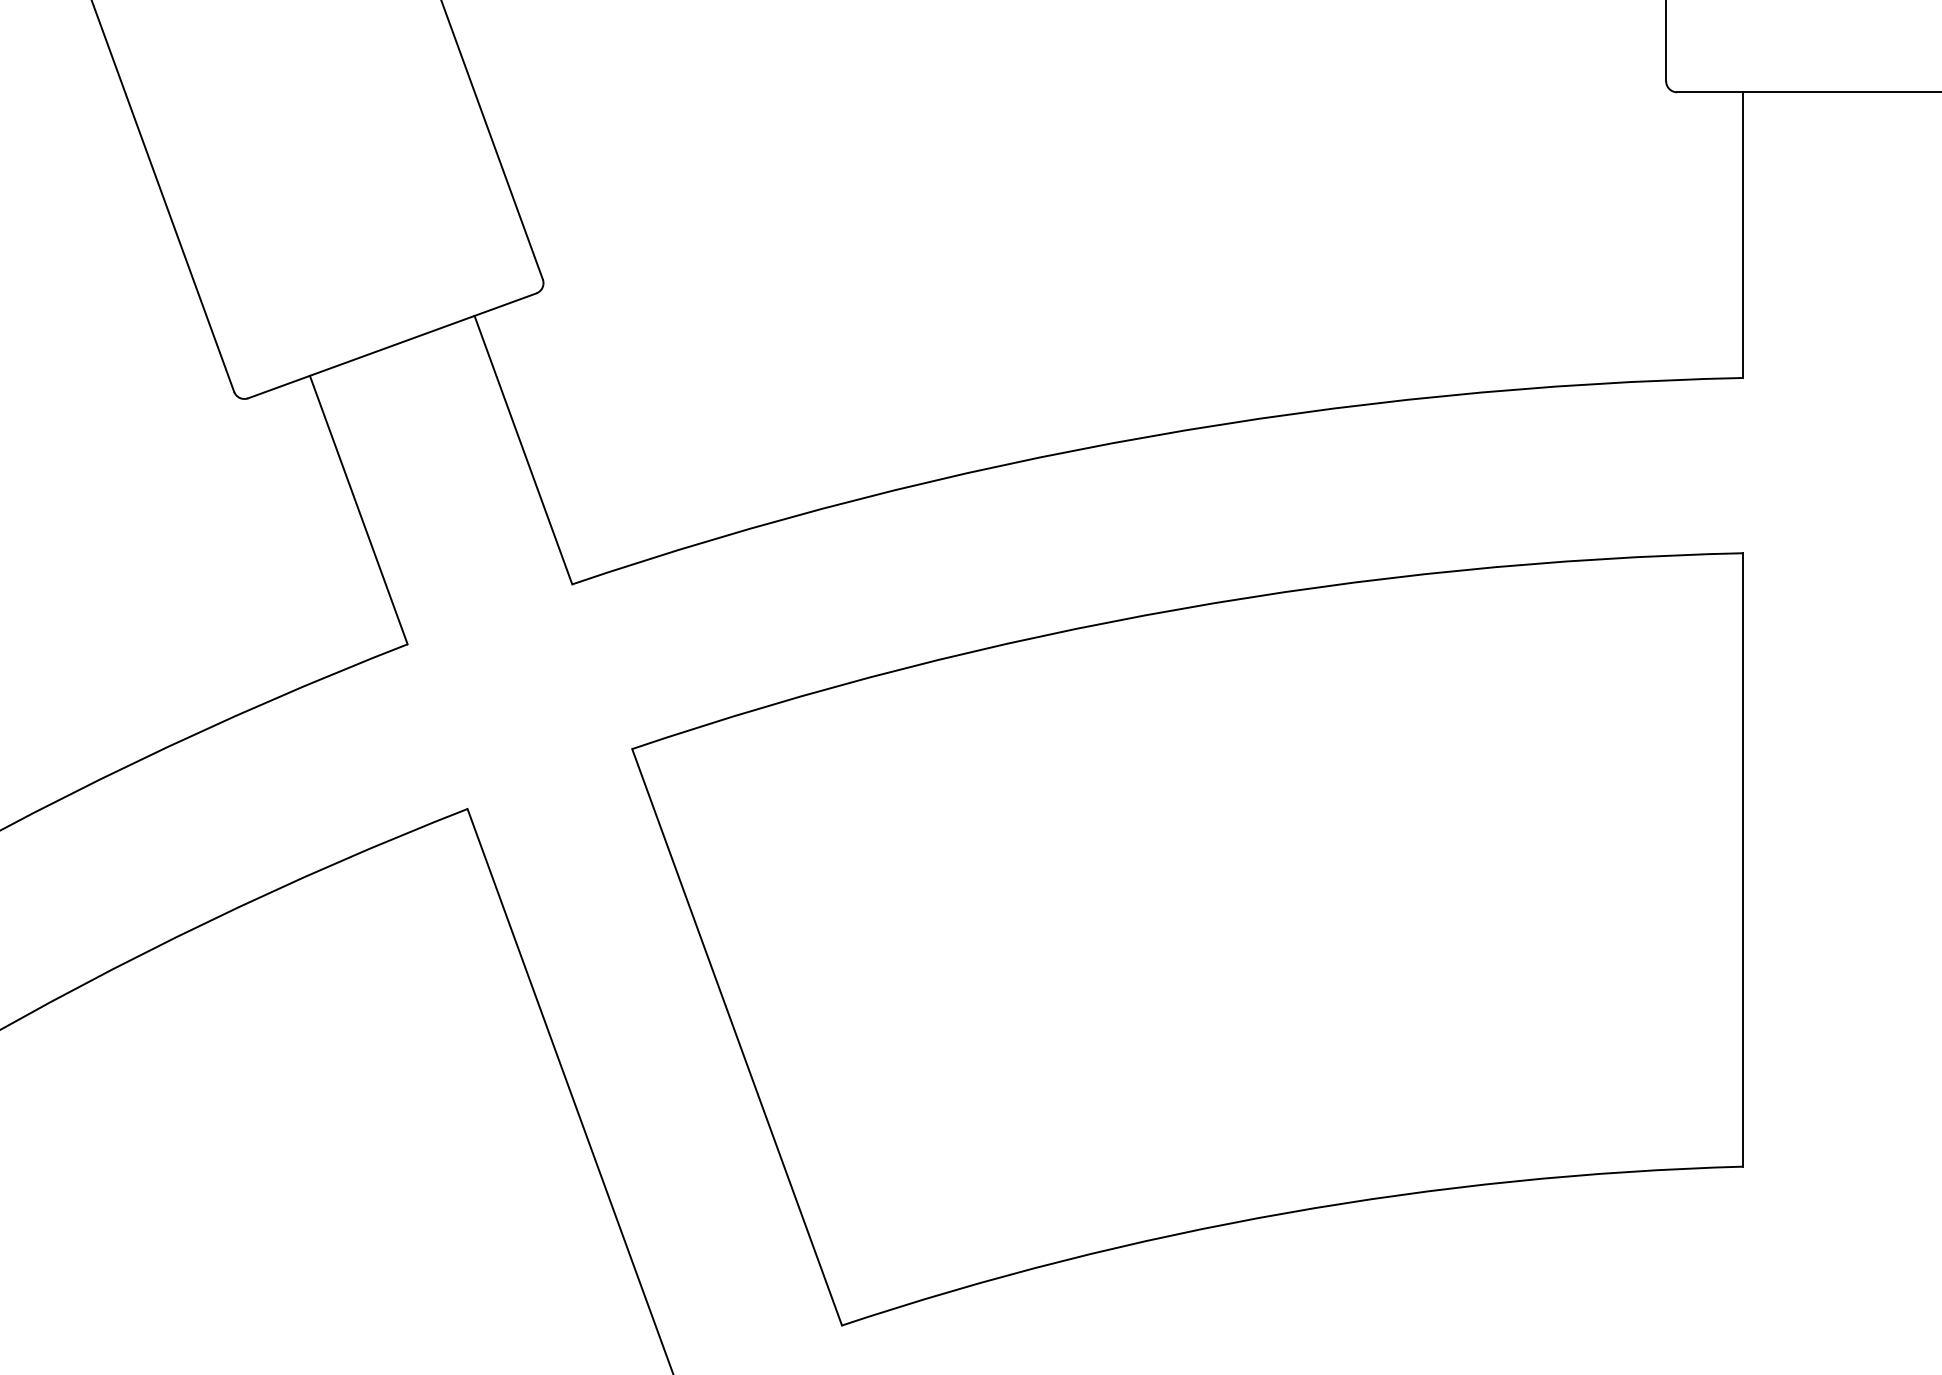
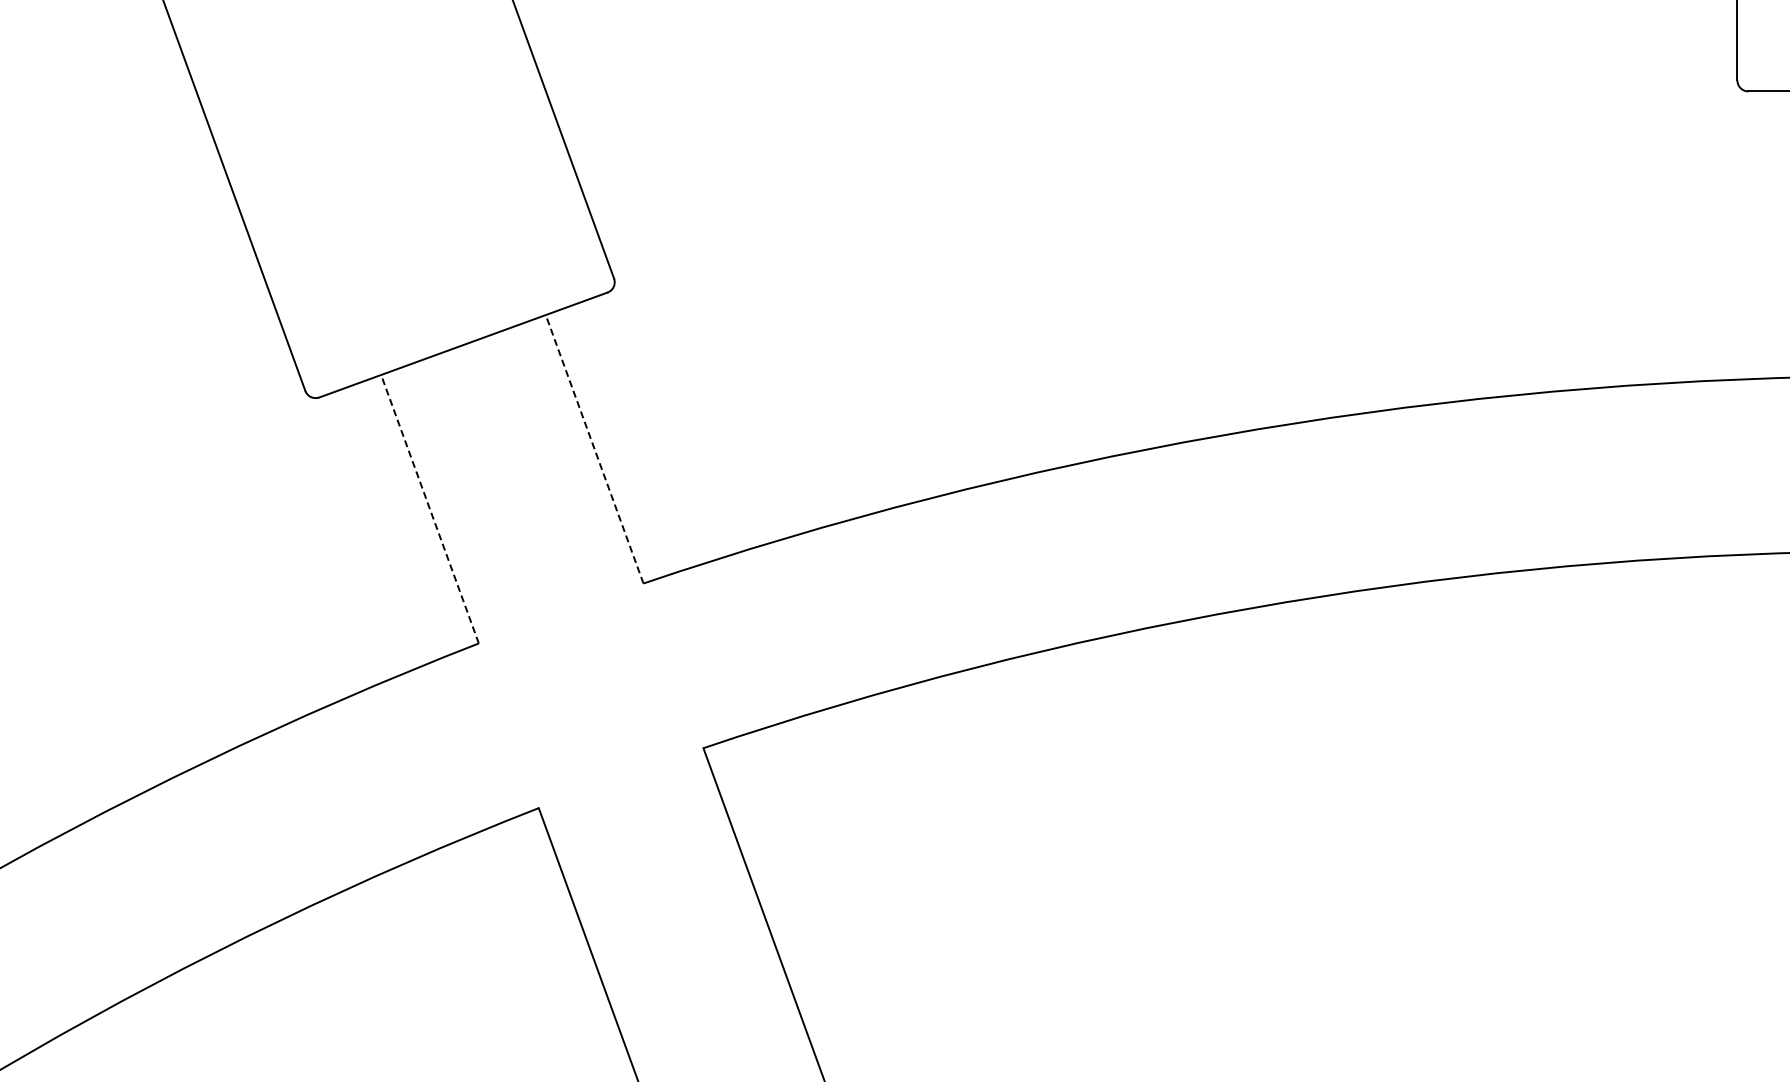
line: (523, 450) -> (594, 449), solid -> dashed
line: (358, 510) -> (429, 509), solid -> dashed

